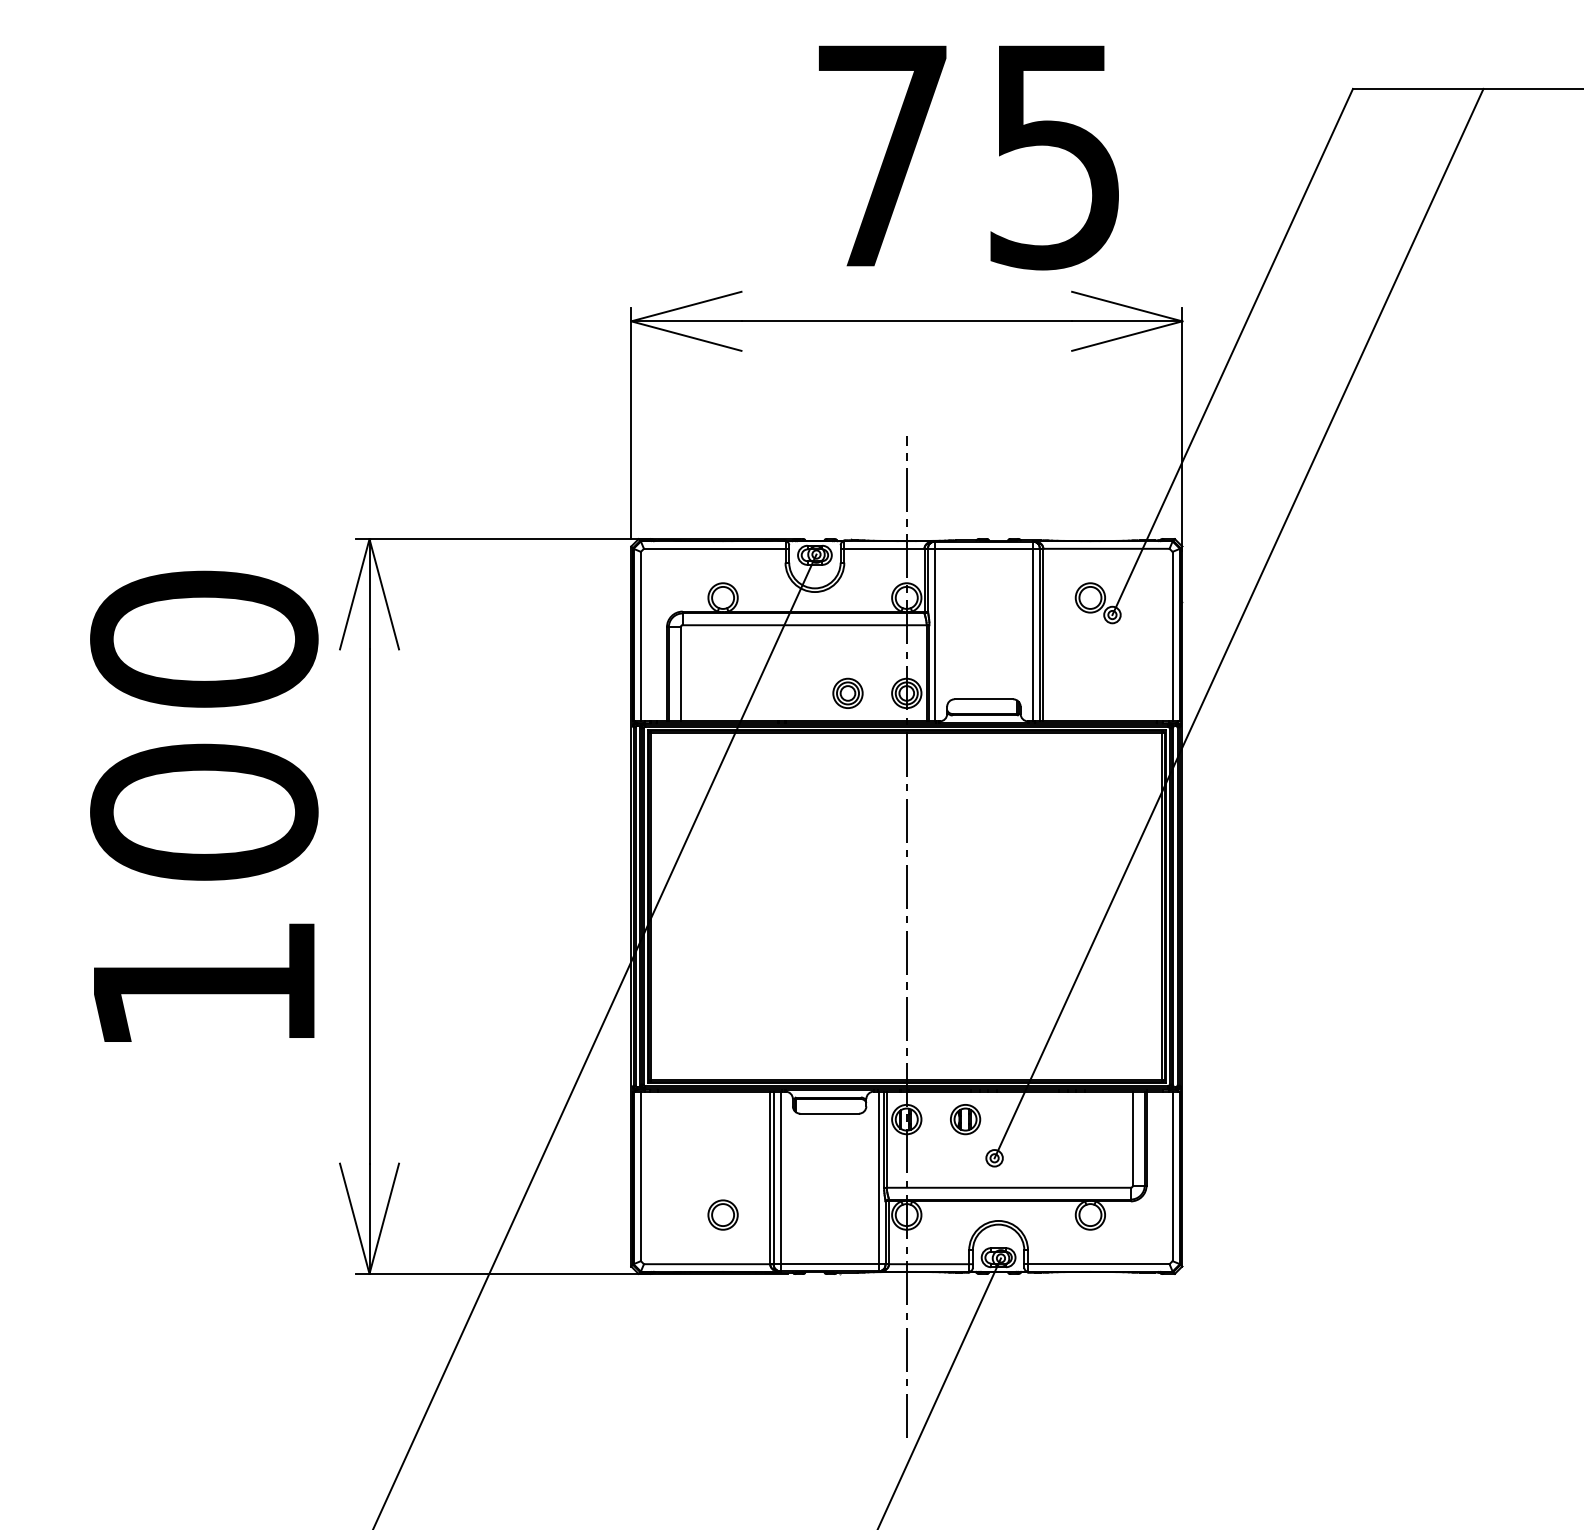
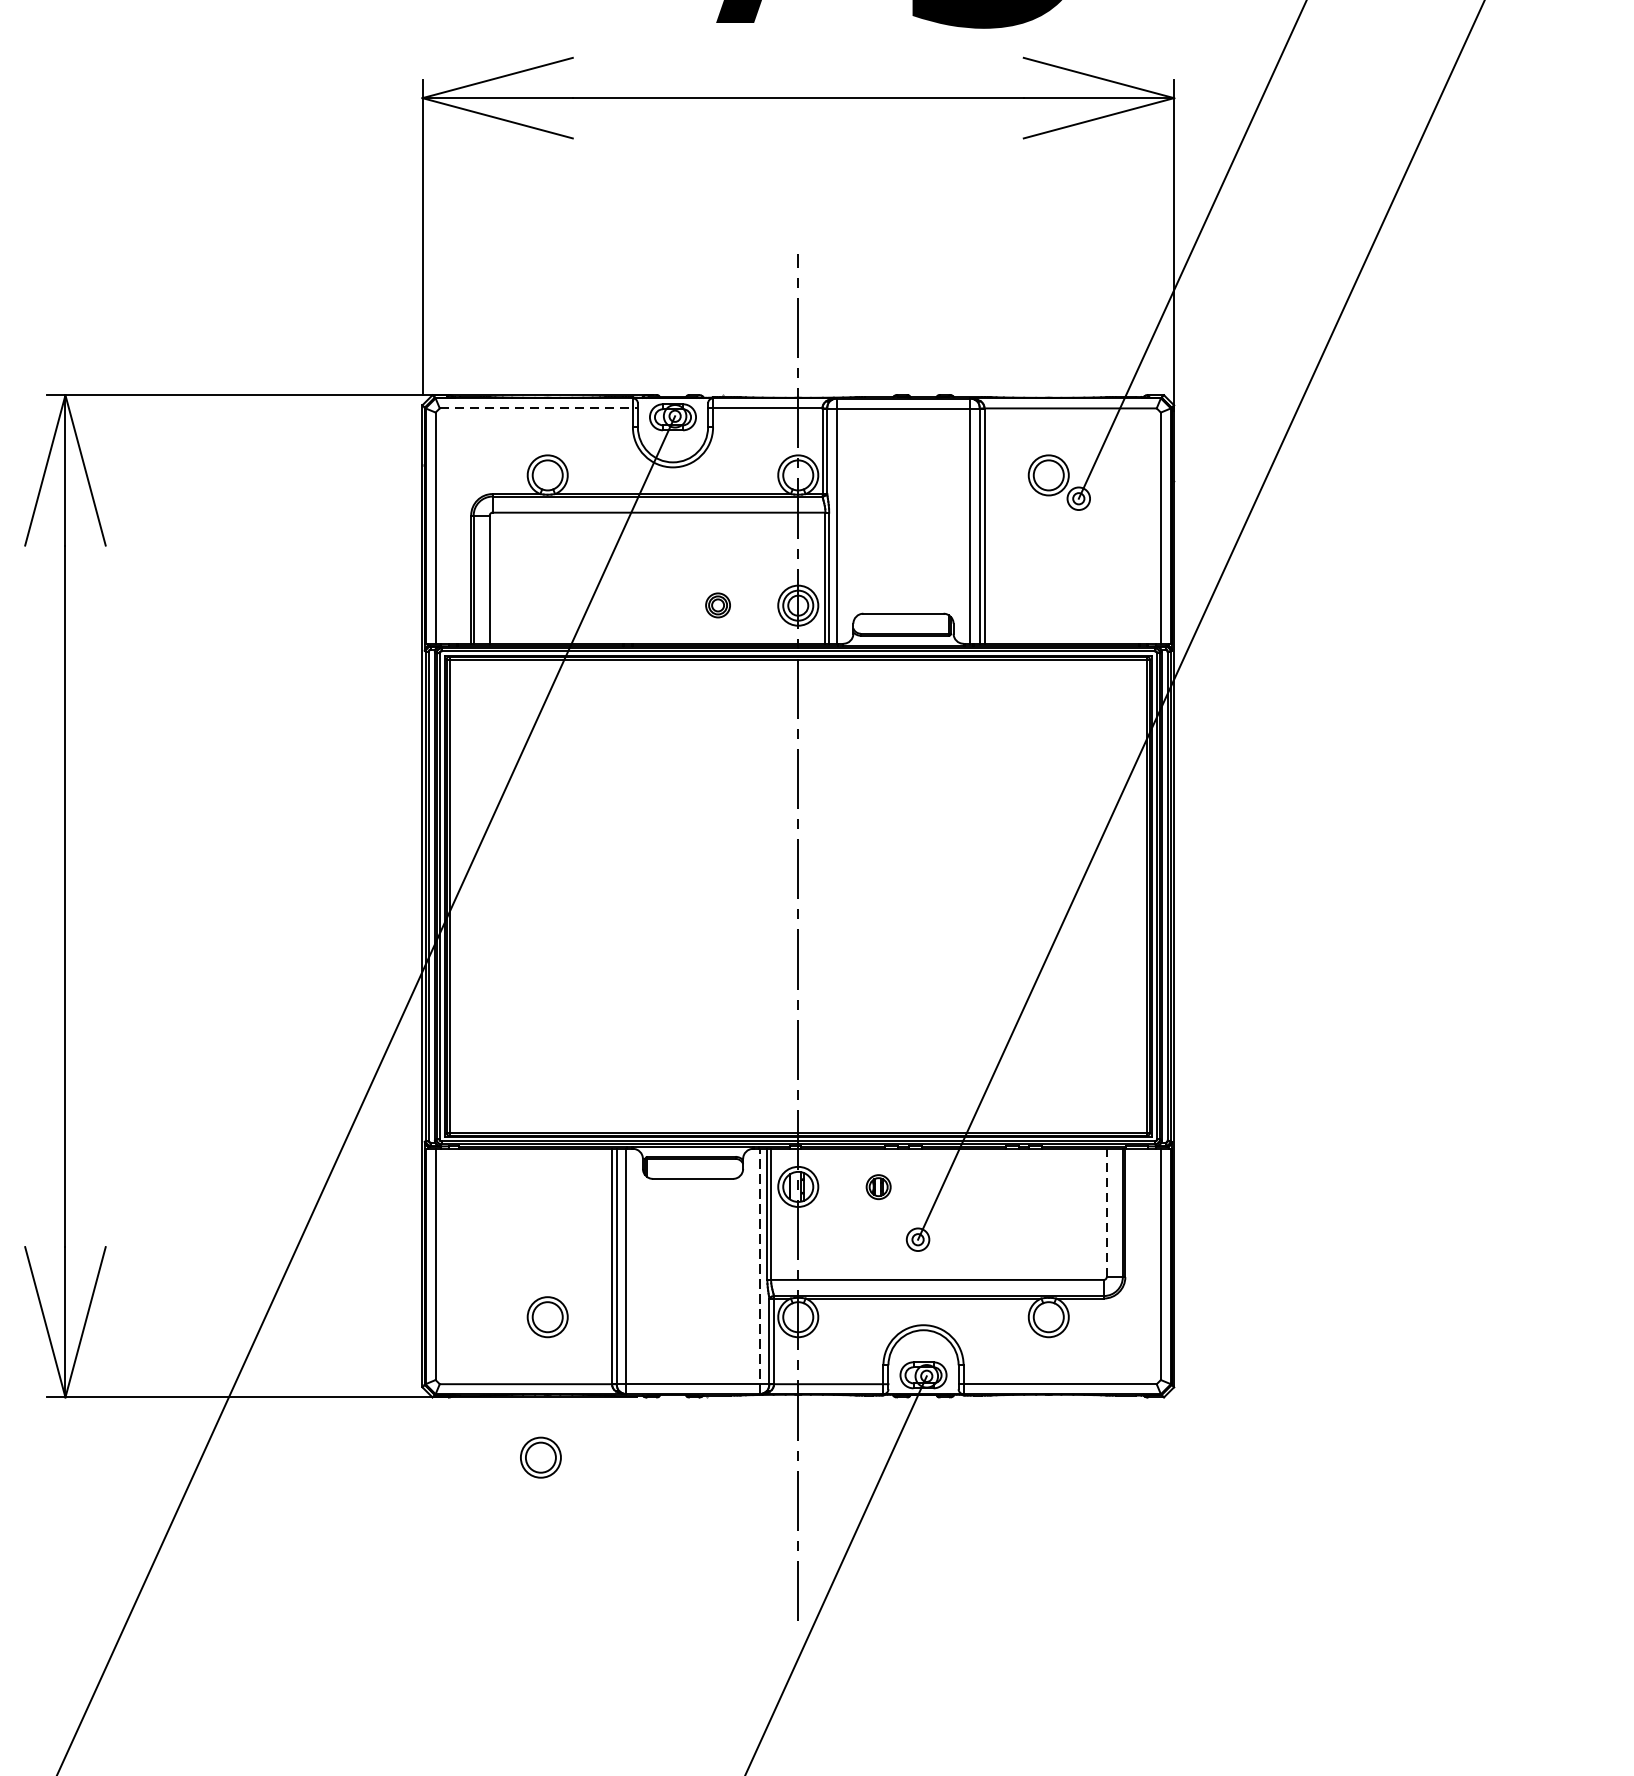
line: (716, 548) -> (538, 407), solid -> dashed
part: (847, 692) -> (717, 604), size x0.6
part: (965, 1119) -> (878, 1186), size x0.6
line: (1132, 1138) -> (1106, 1212), solid -> dashed
line: (878, 1181) -> (759, 1271), solid -> dashed
part: (717, 1317) -> (540, 1456), added

